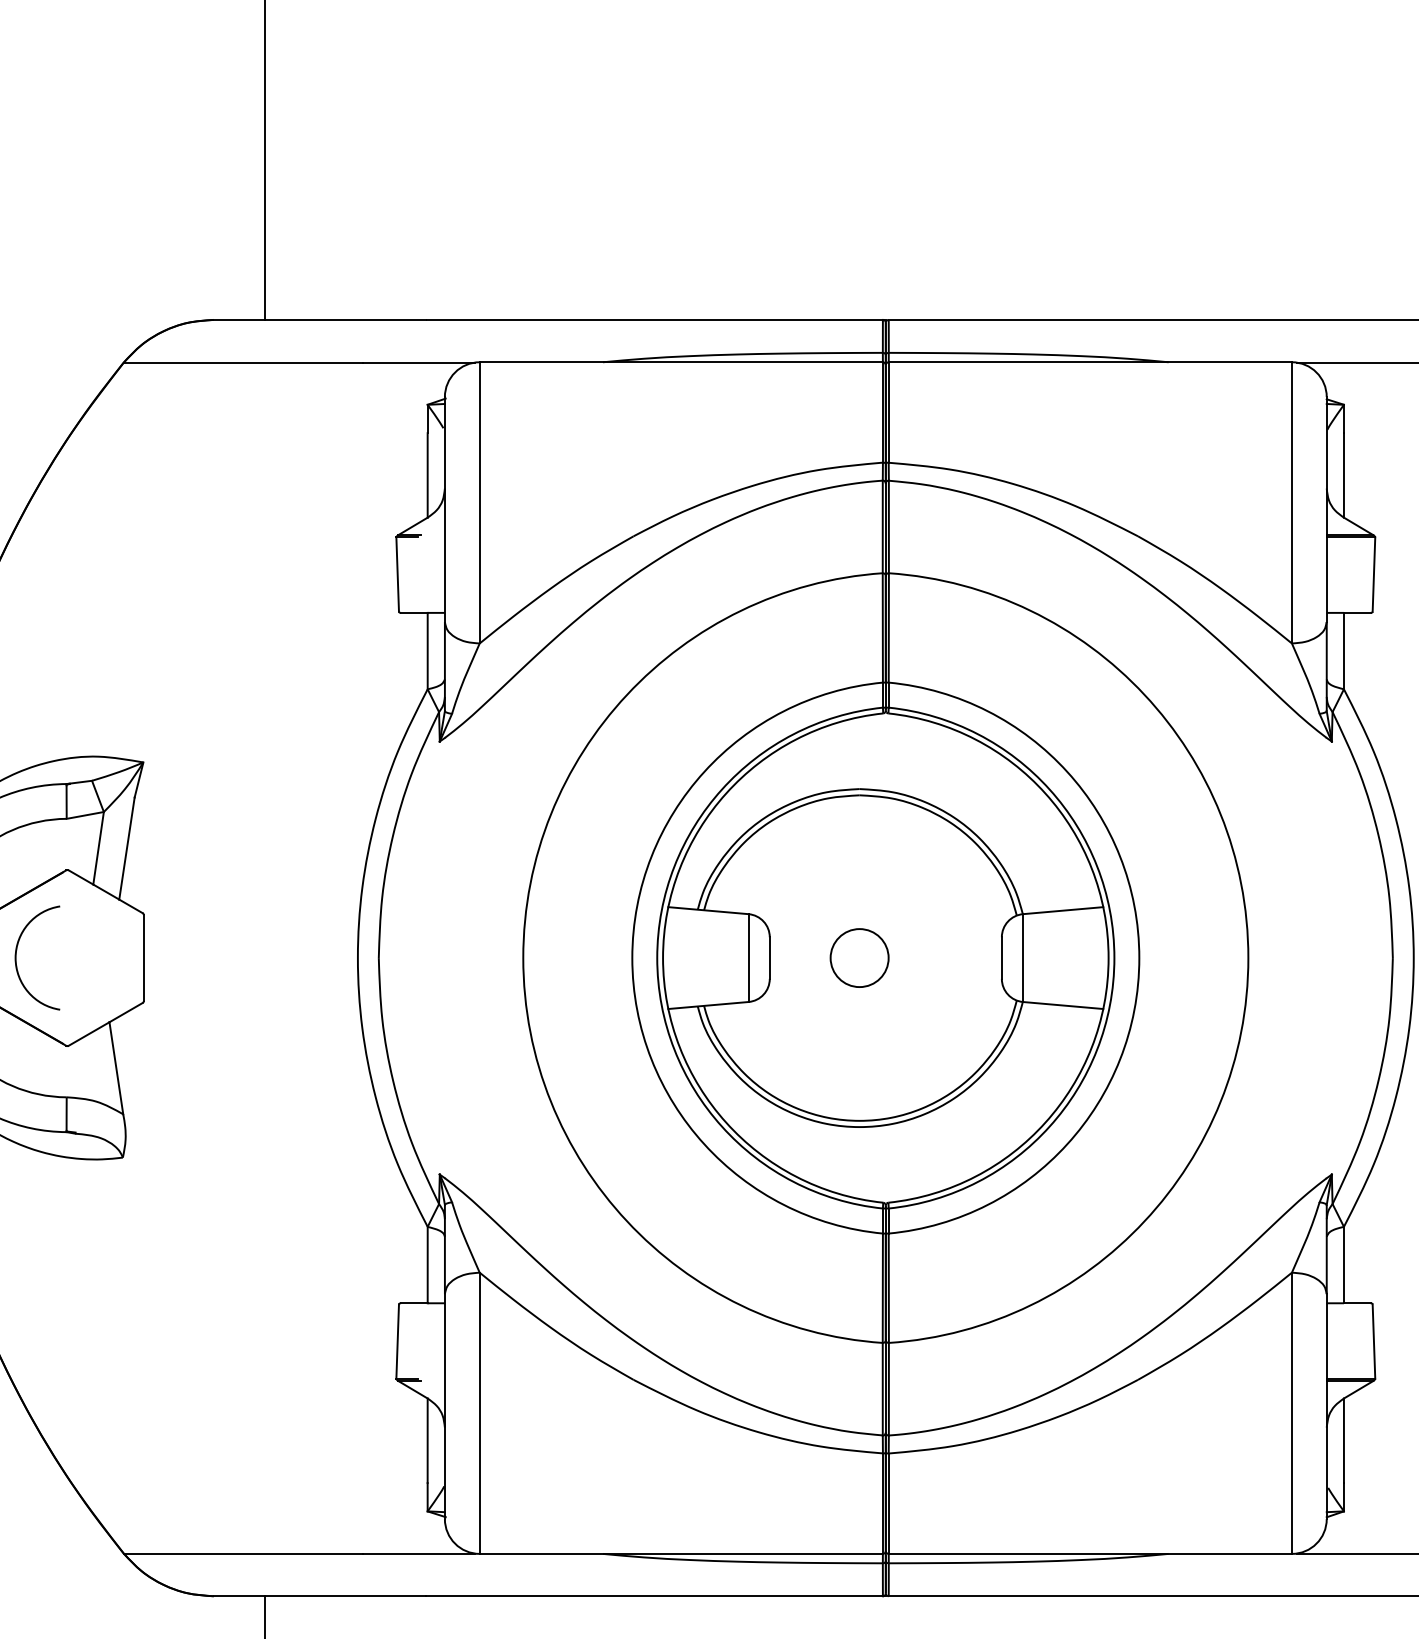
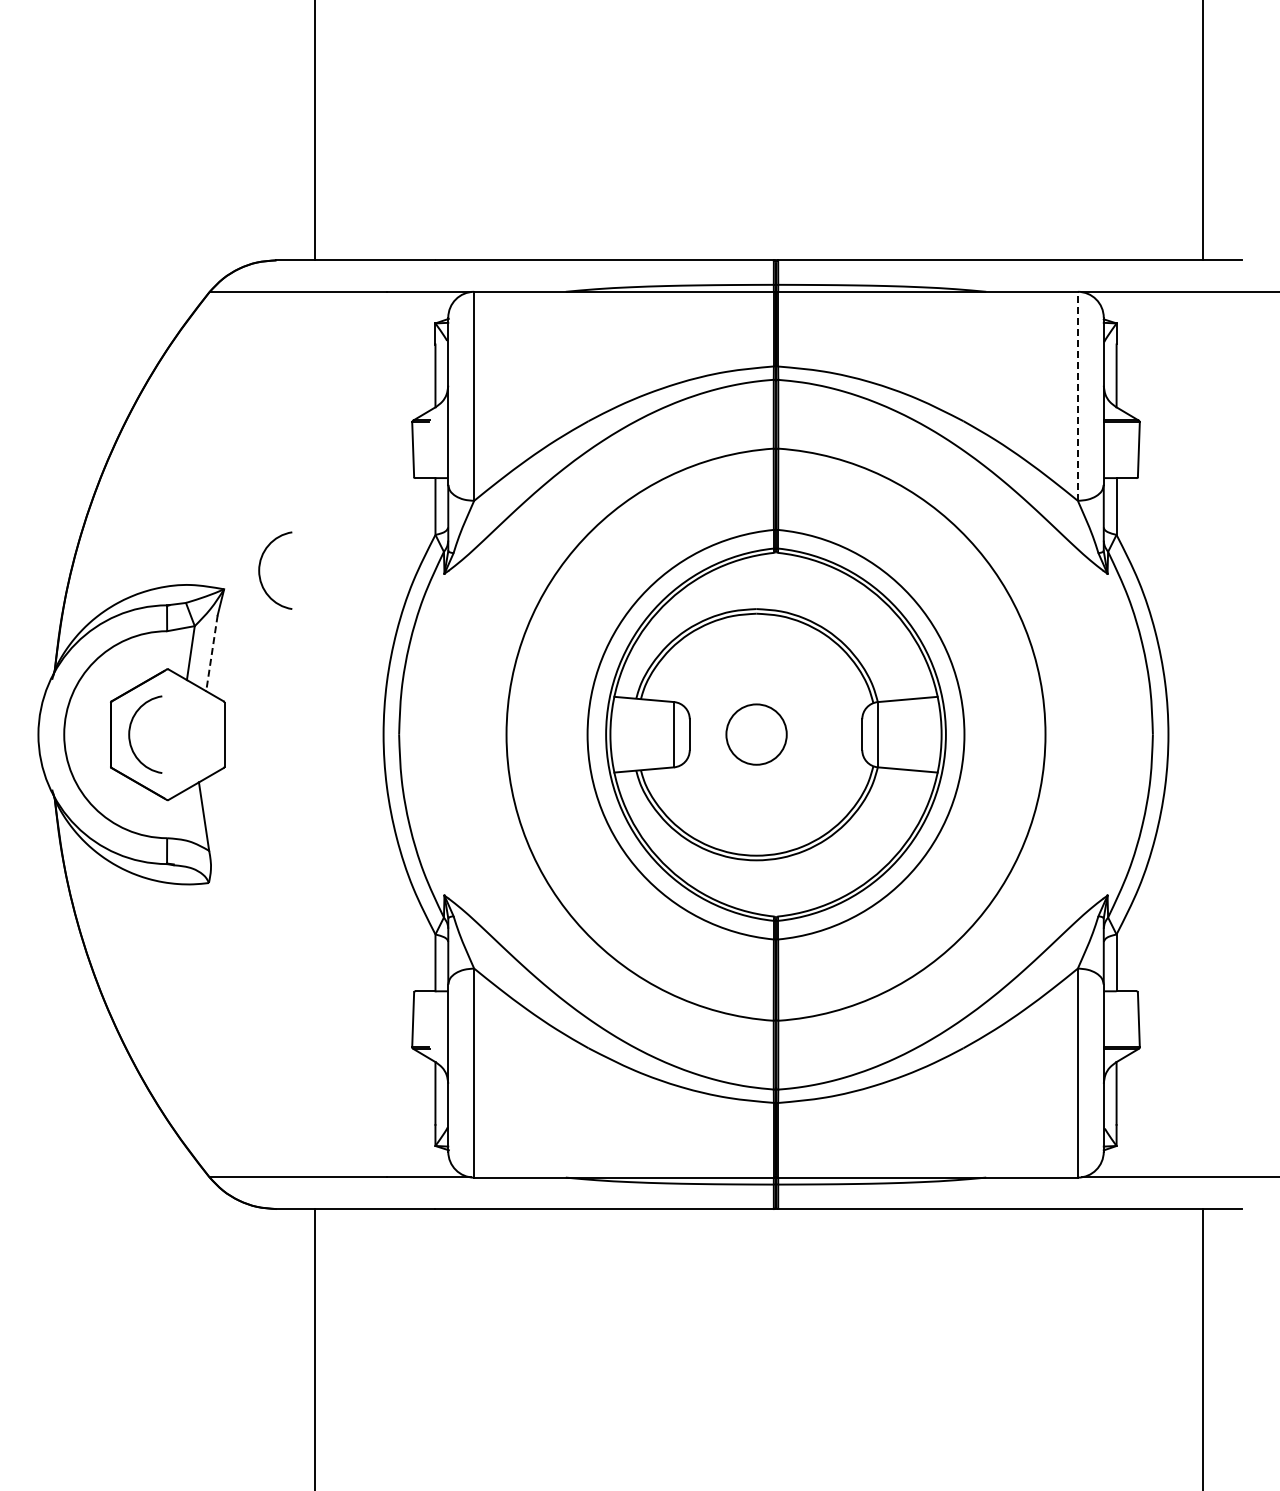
line: (1291, 503) -> (1077, 396), solid -> dashed
arc: (192, 737) -> (260, 570), added
line: (126, 848) -> (211, 653), solid -> dashed
circle: (859, 957) -> (756, 734), size x1.4

